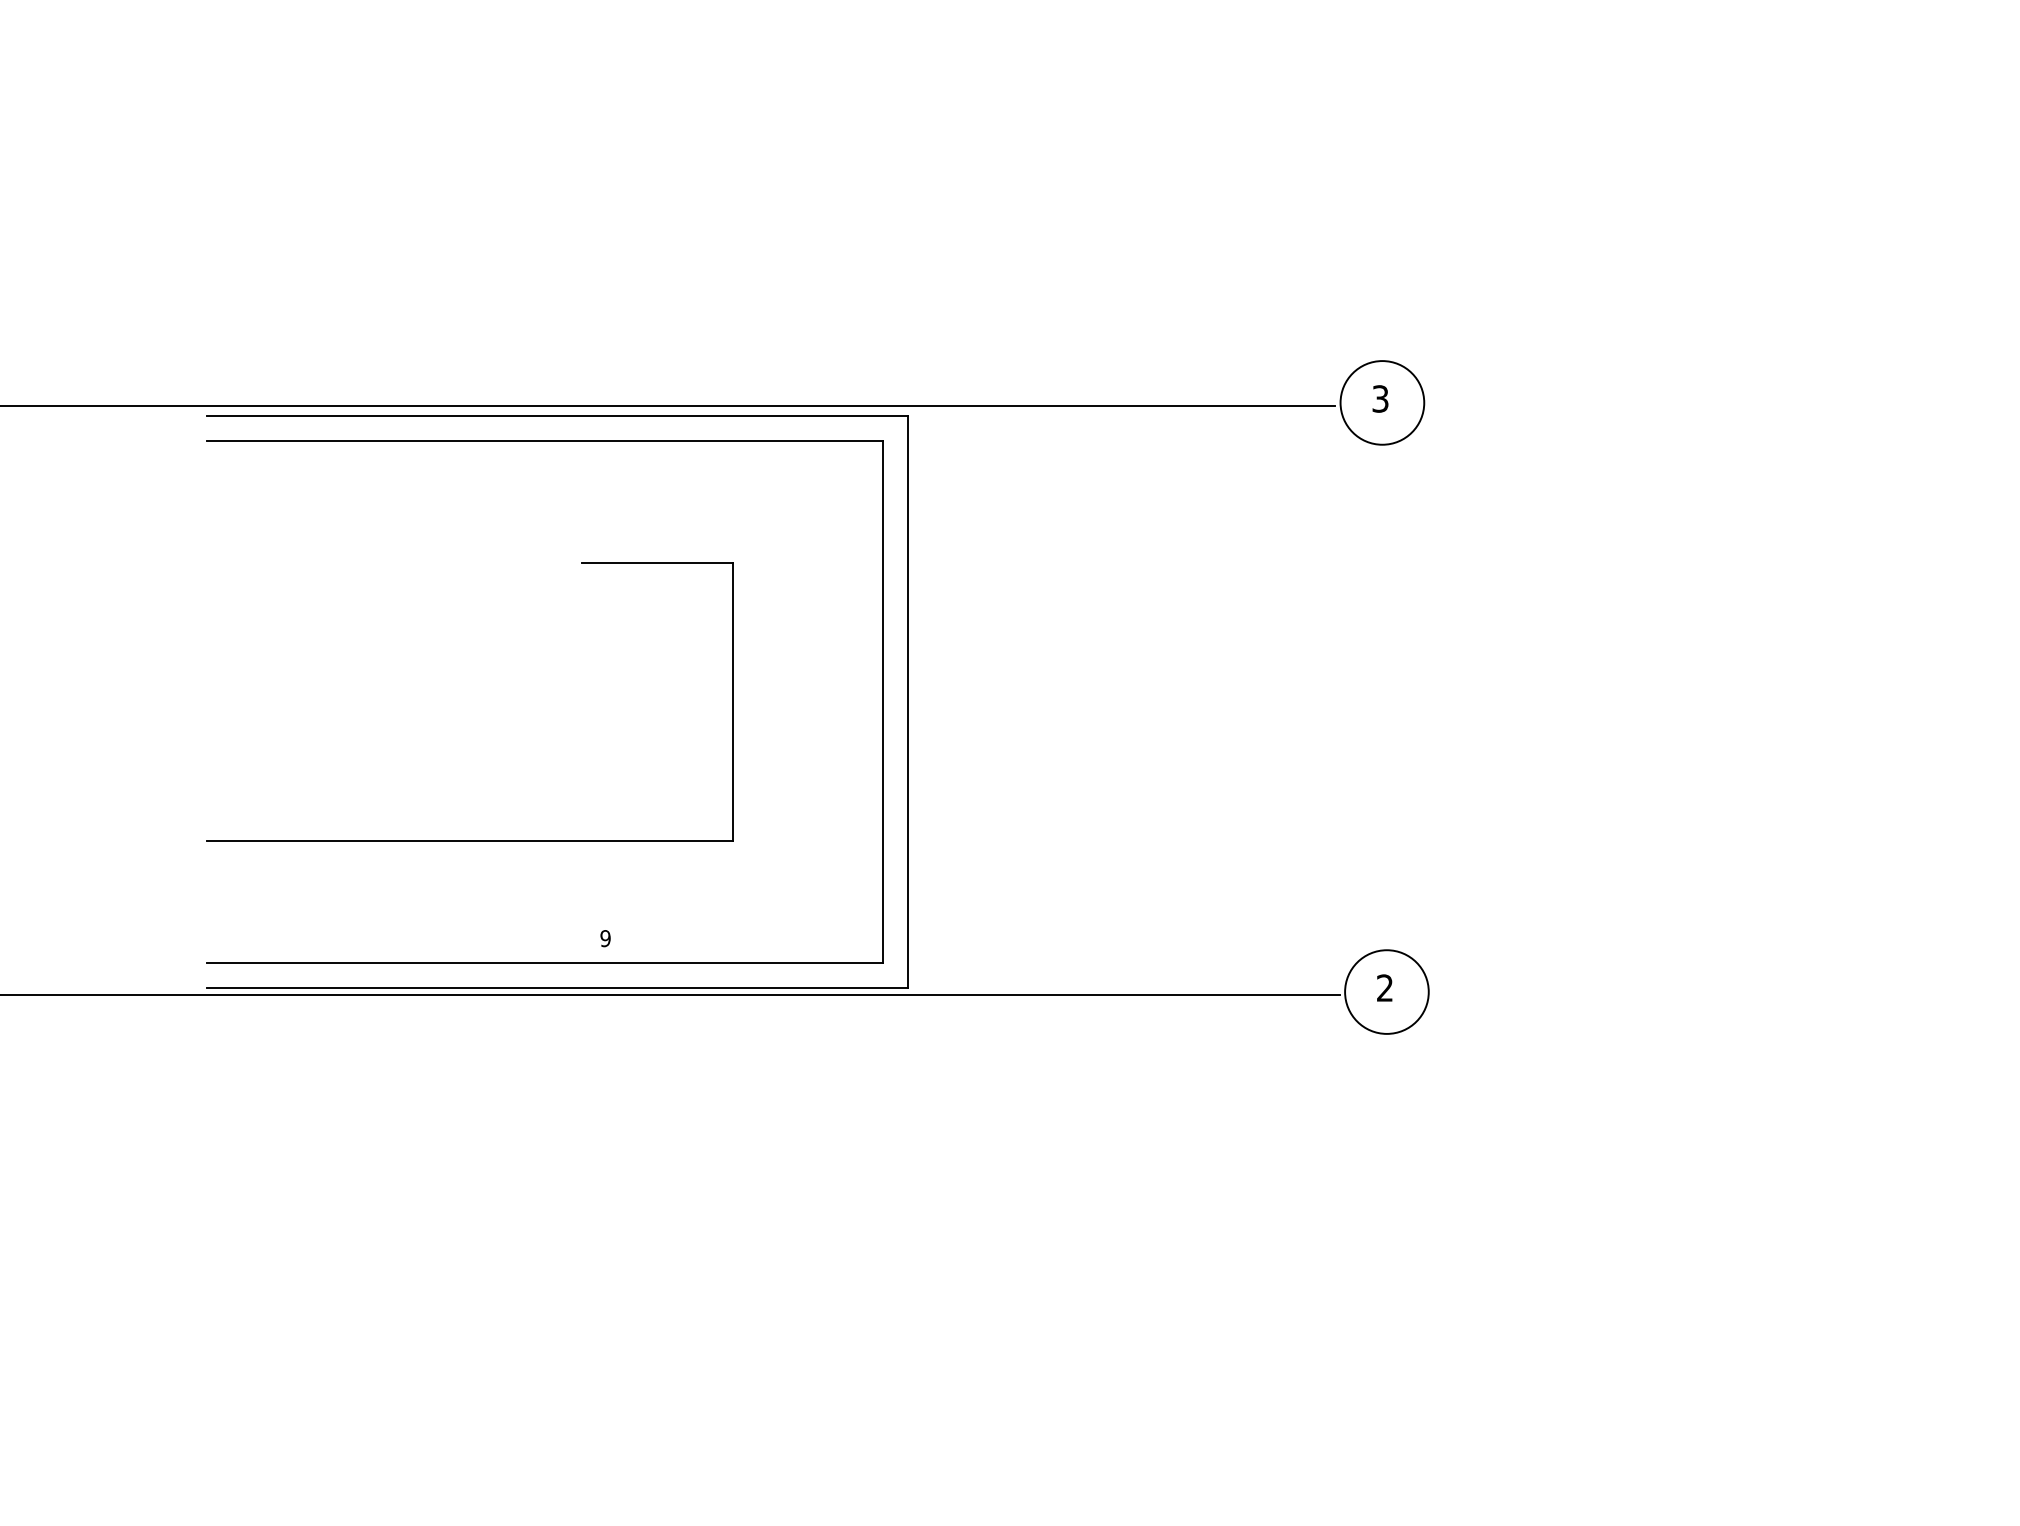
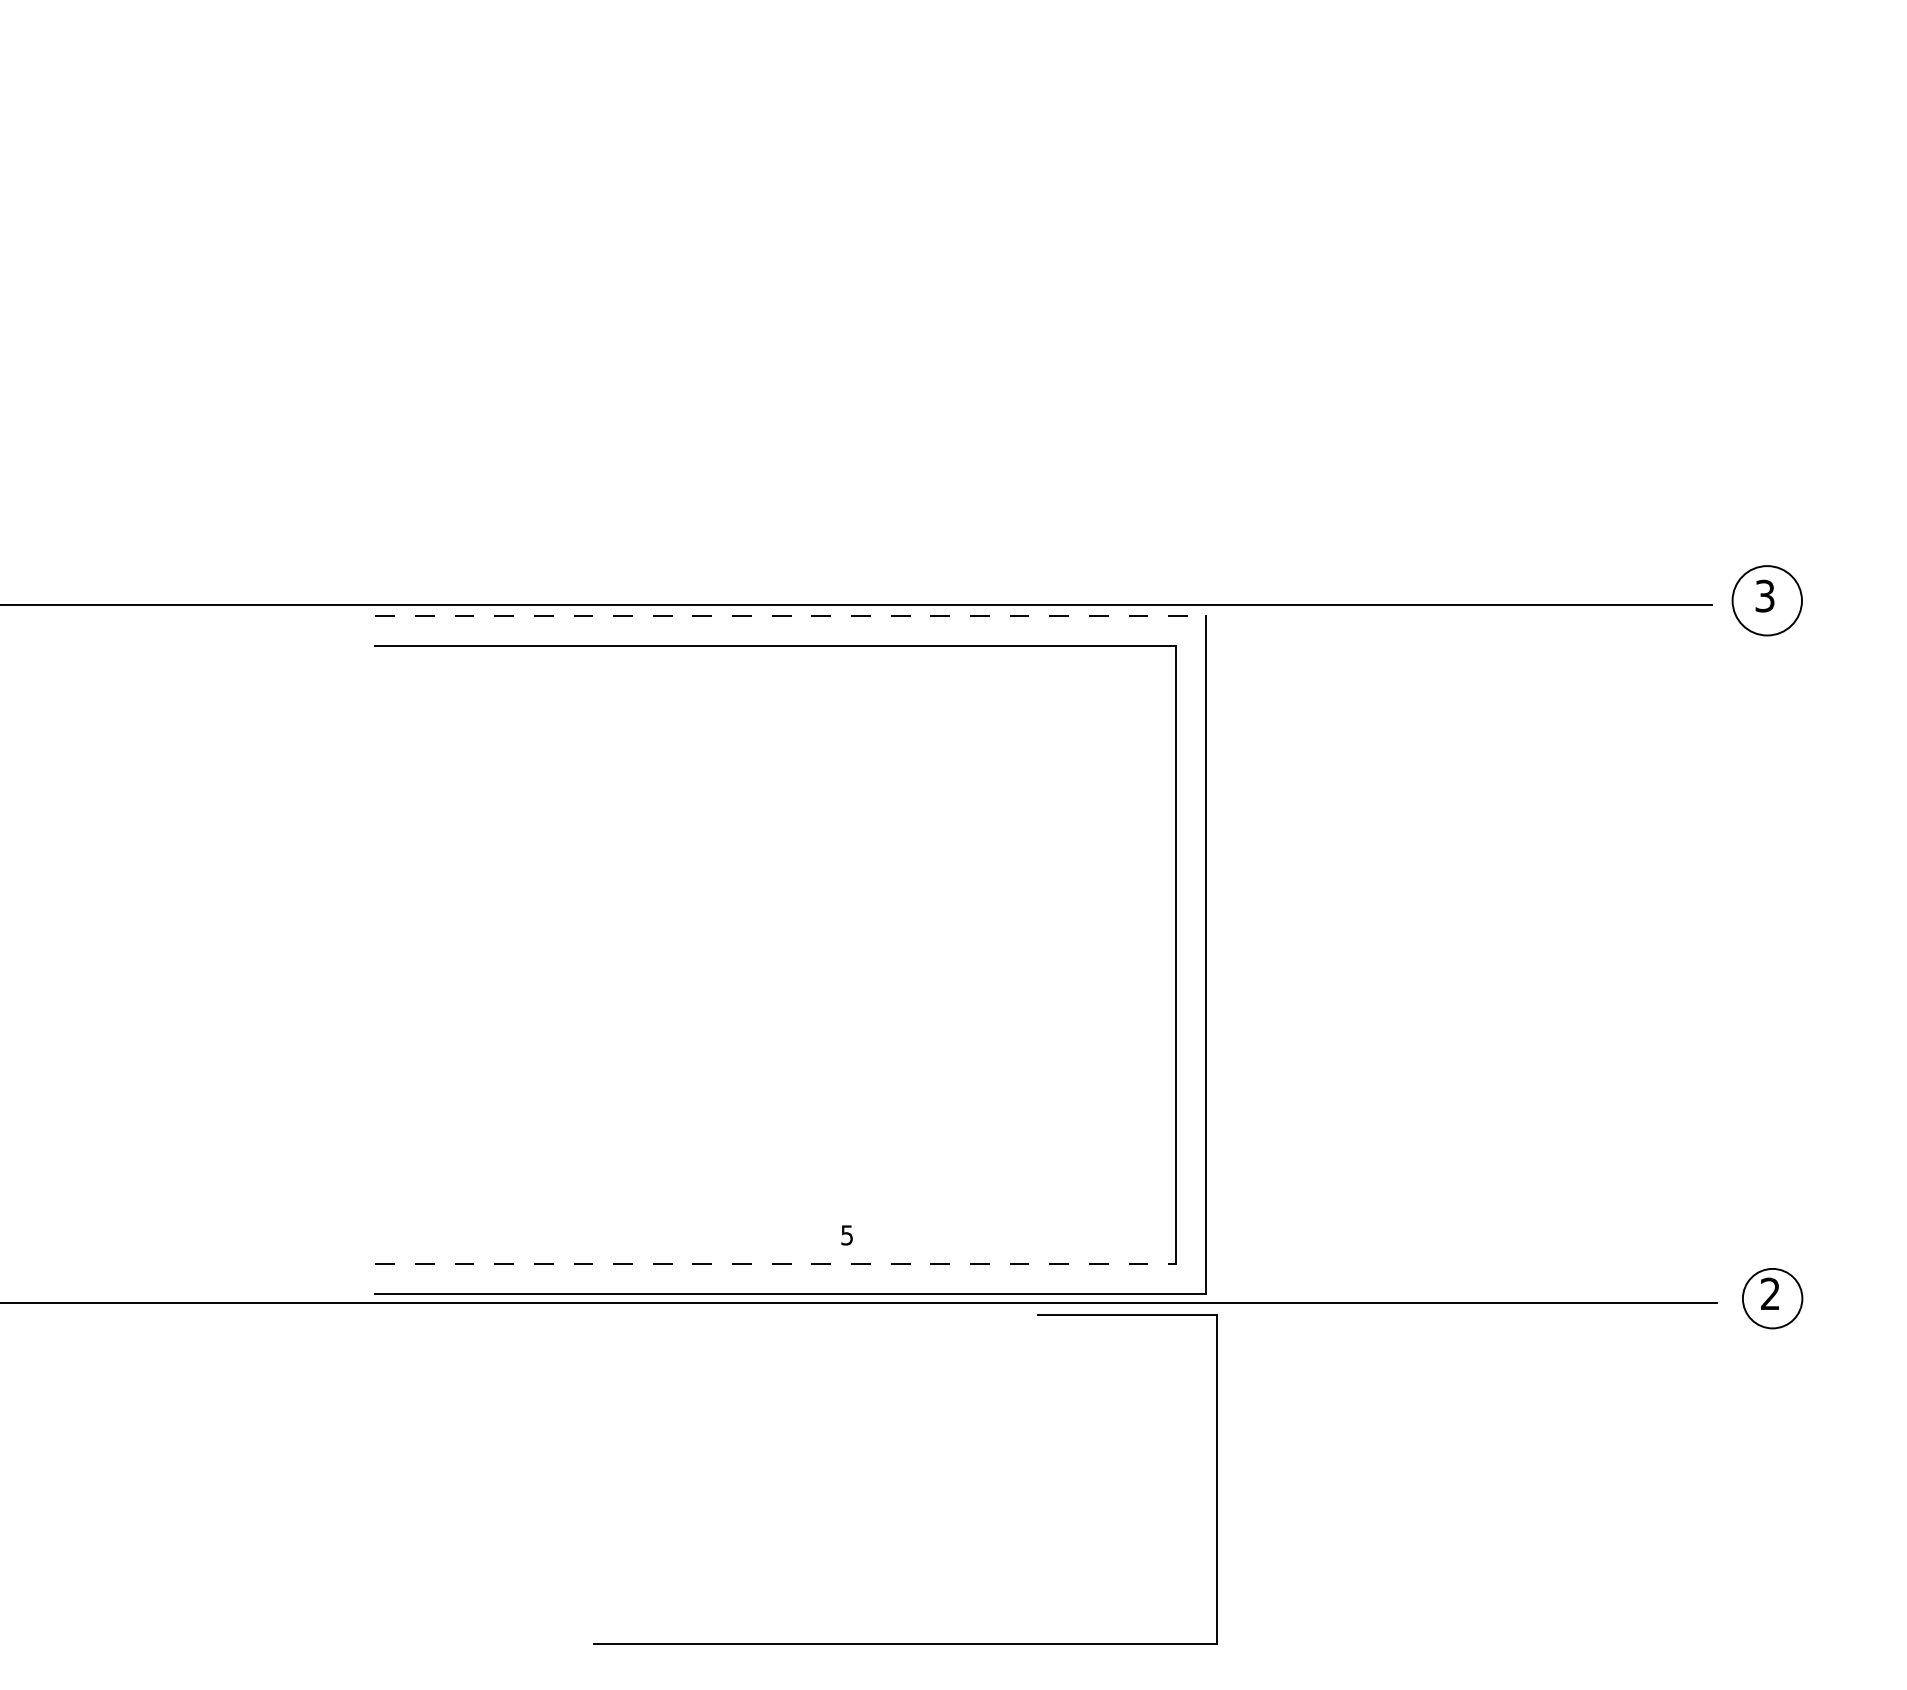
circle: (1382, 402) -> (1767, 600), size x0.7
line: (557, 415) -> (790, 615), solid -> dashed
part: (469, 840) -> (905, 1643), moved
text: (605, 938) -> (847, 1235), 9 -> 5
line: (545, 962) -> (775, 1263), solid -> dashed
circle: (1386, 991) -> (1772, 1297), size x0.6

